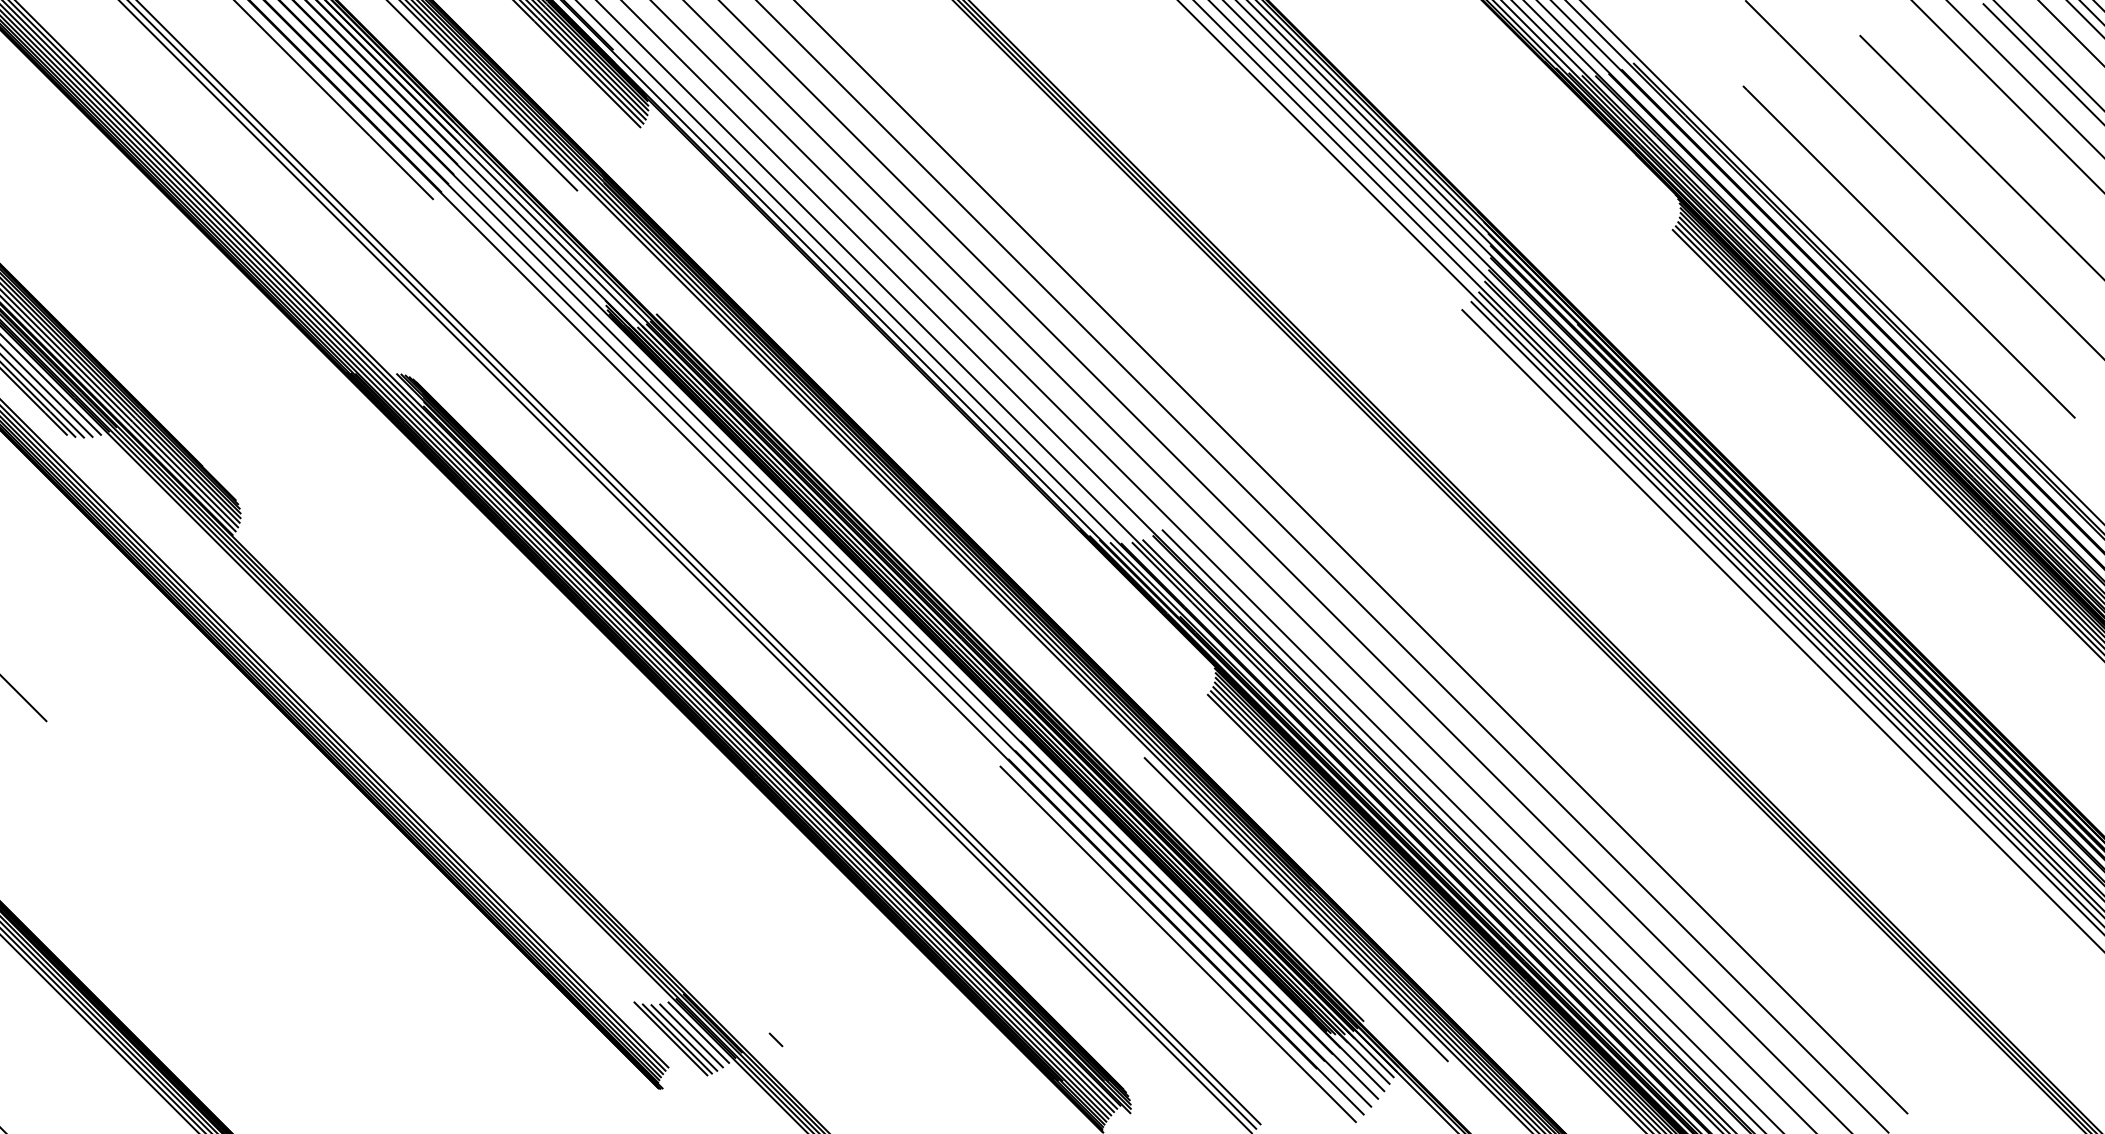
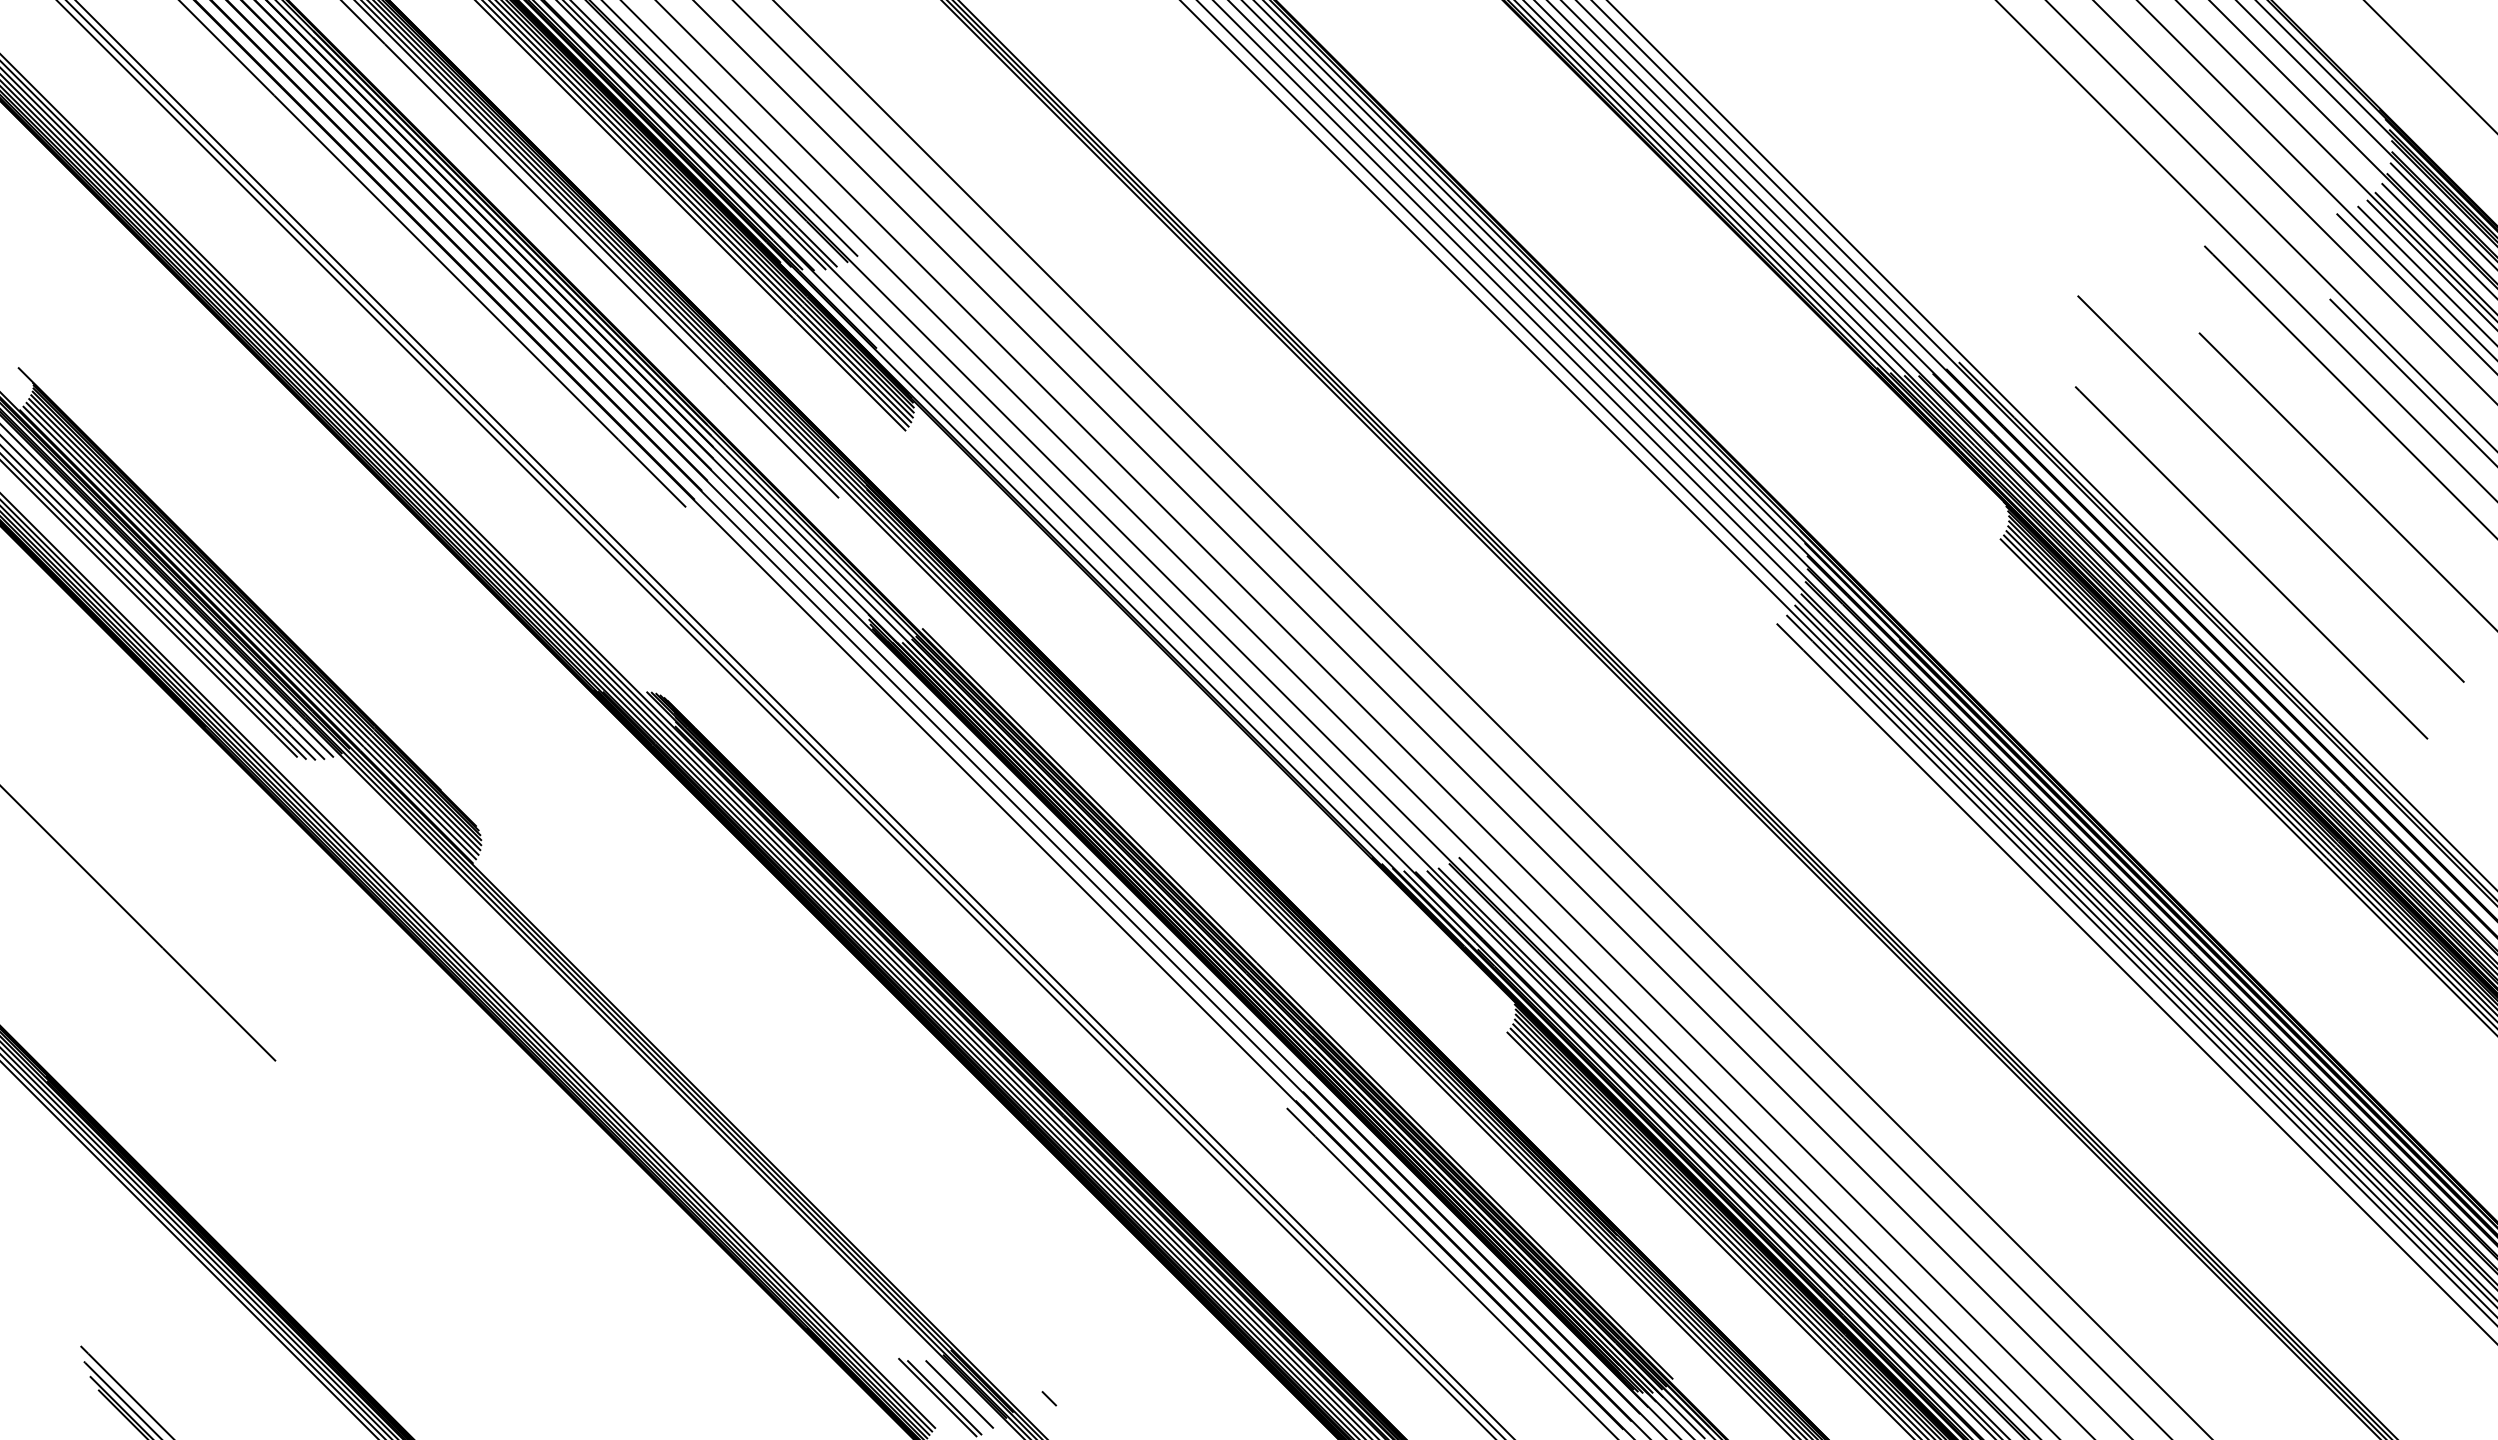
line: (1295, 909) -> (1600, 1260), removed
line: (698, 1032) -> (967, 1390), removed
line: (683, 1037) -> (951, 1396), removed

